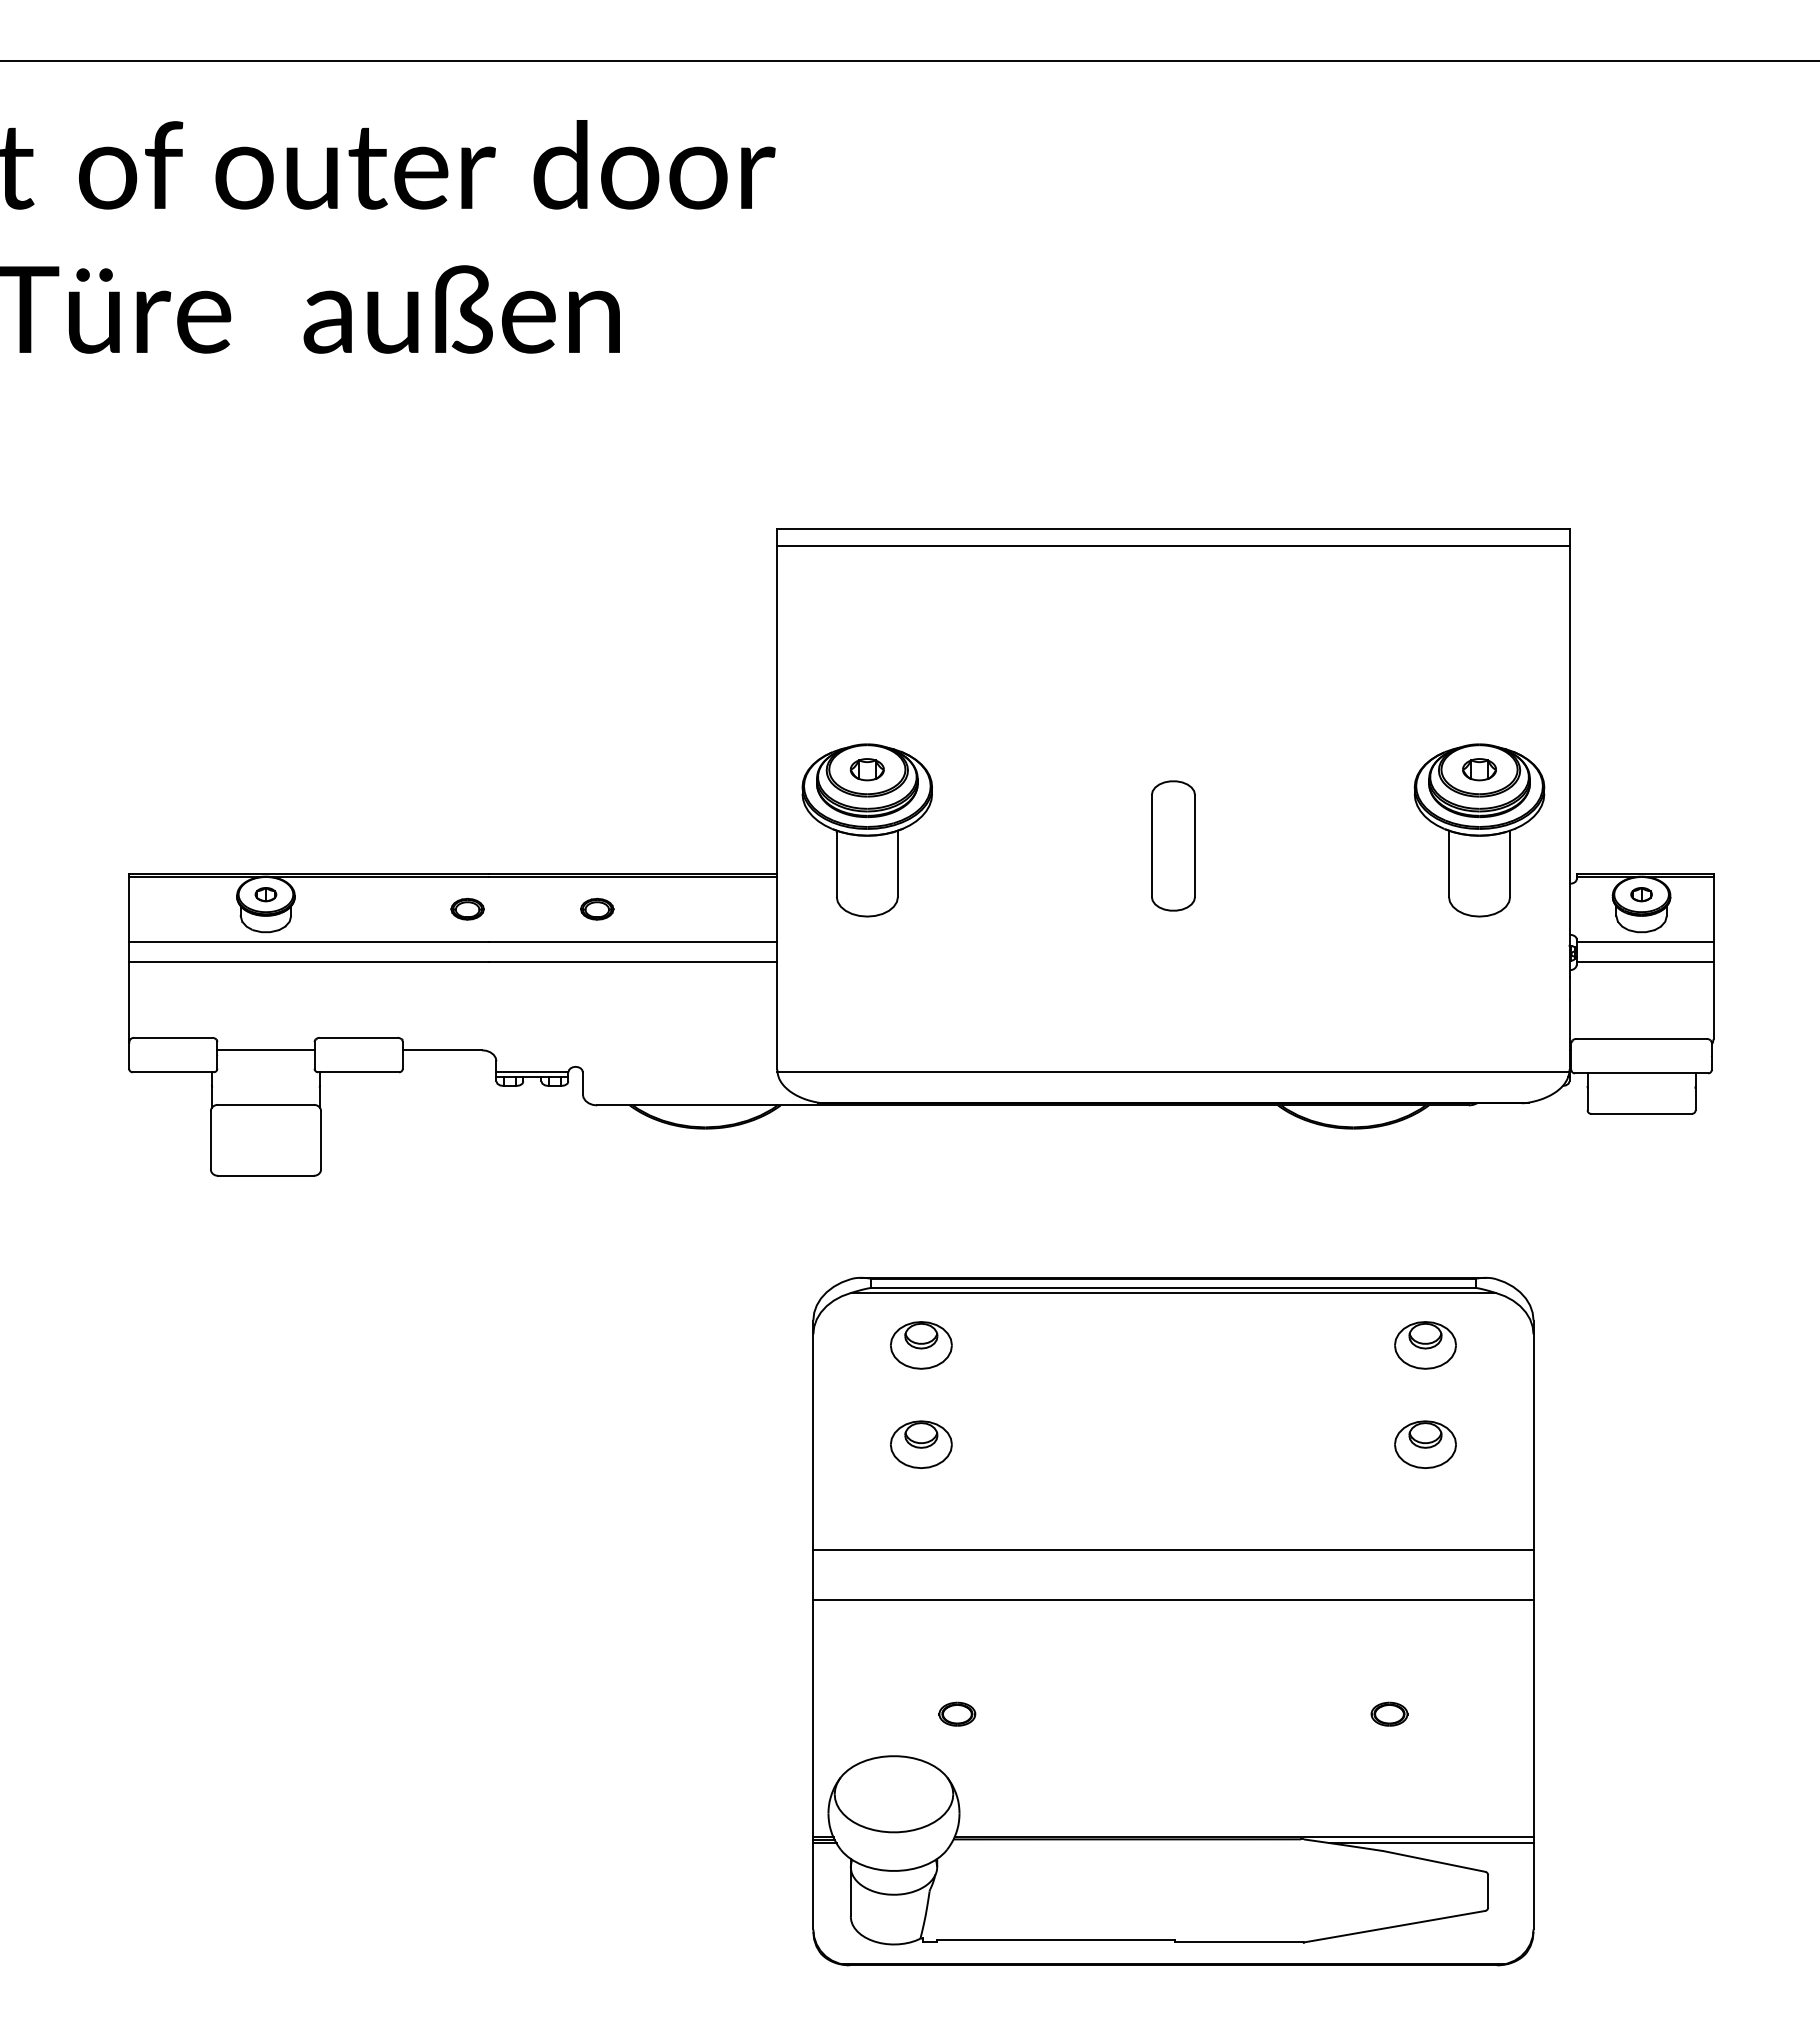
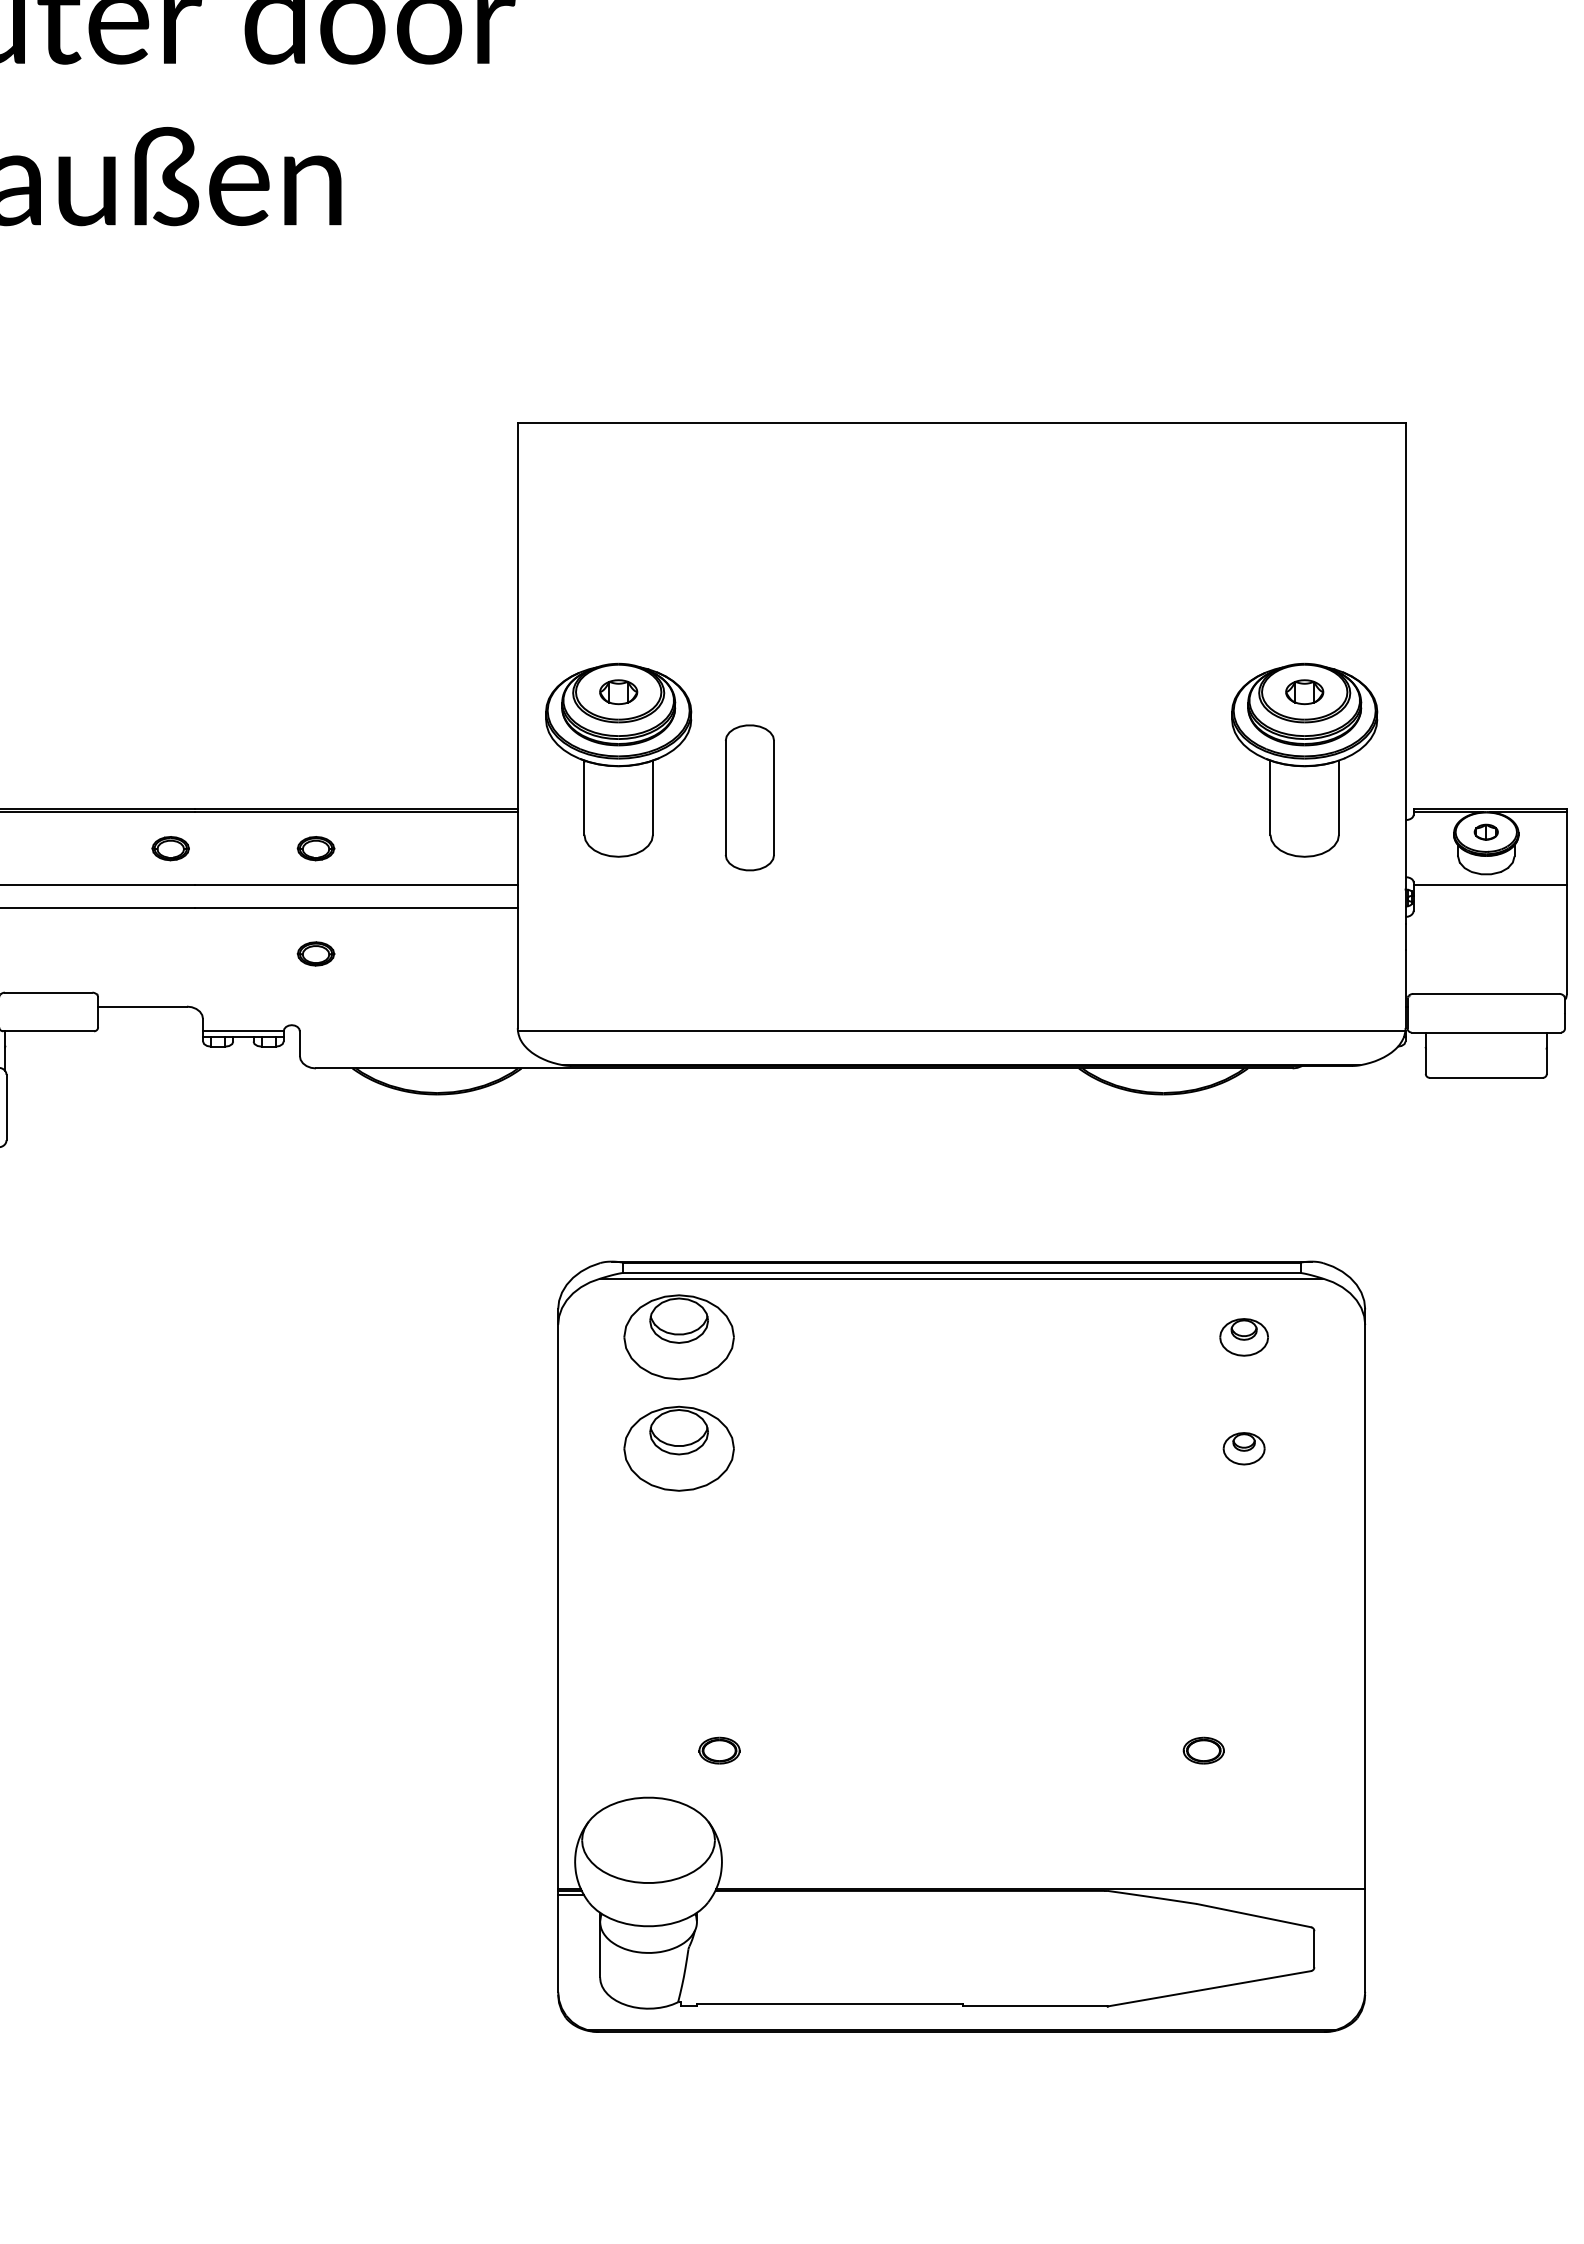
line: (1173, 546) -> (961, 442), removed
part: (1173, 845) -> (749, 797), moved
line: (1644, 961) -> (1489, 907), removed
part: (597, 1002) -> (316, 953), added
part: (921, 1345) -> (679, 1337), size x1.6
part: (1425, 1345) -> (1244, 1337), size x0.7
part: (921, 1444) -> (679, 1448), size x1.6
part: (1425, 1444) -> (1244, 1448), size x0.6
line: (1173, 1549) -> (961, 1566), removed
line: (1173, 1600) -> (961, 1623), removed
line: (1430, 1842) -> (1249, 1894), removed

